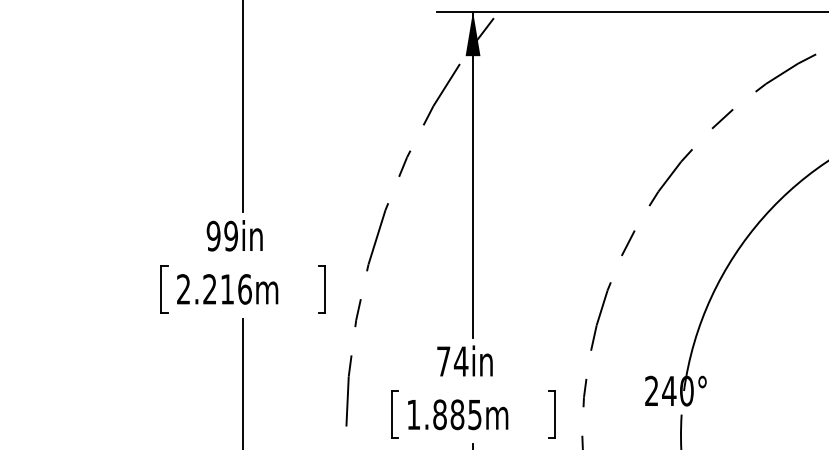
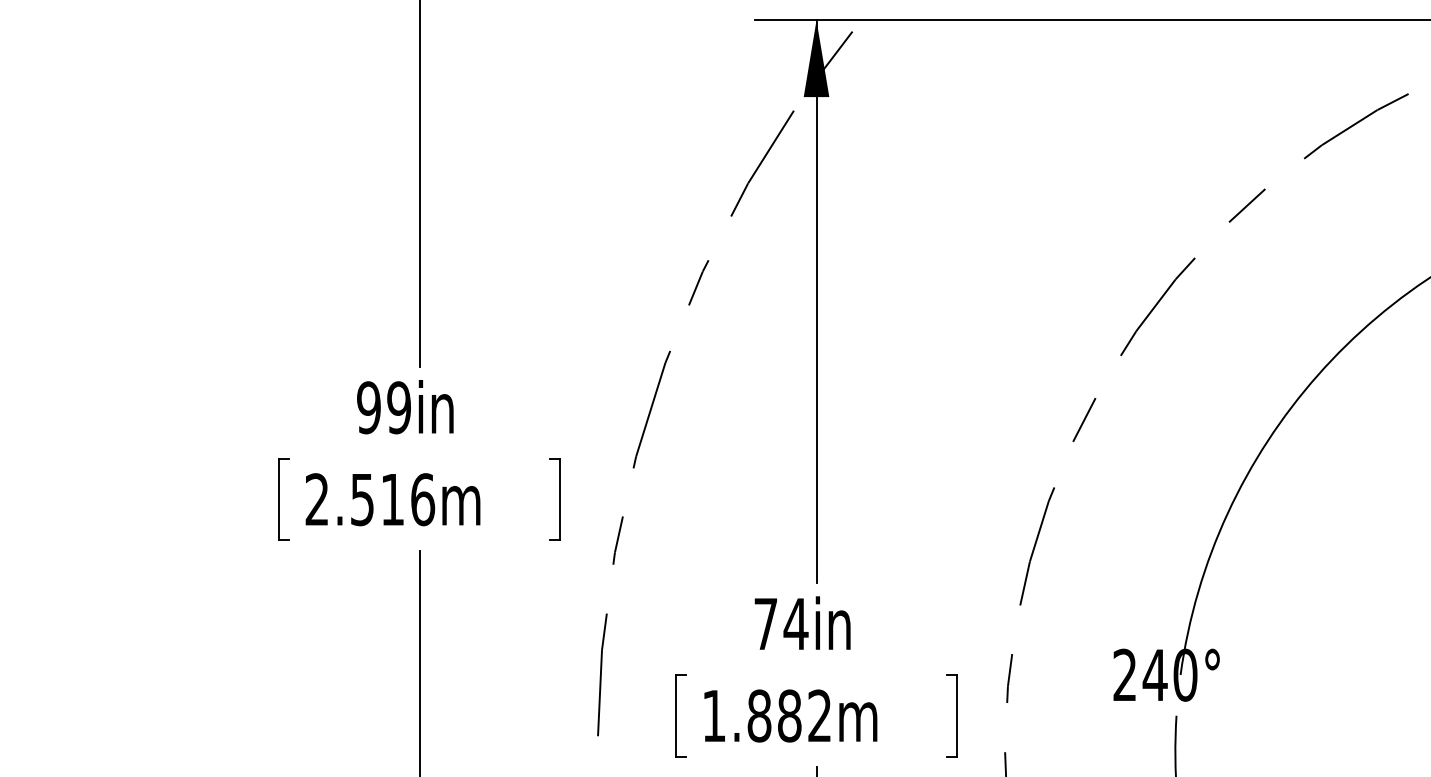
text: (209, 289) -> (361, 499), 2.216m -> 2.516m
text: (474, 414) -> (819, 715), 1.885m -> 1.882m

